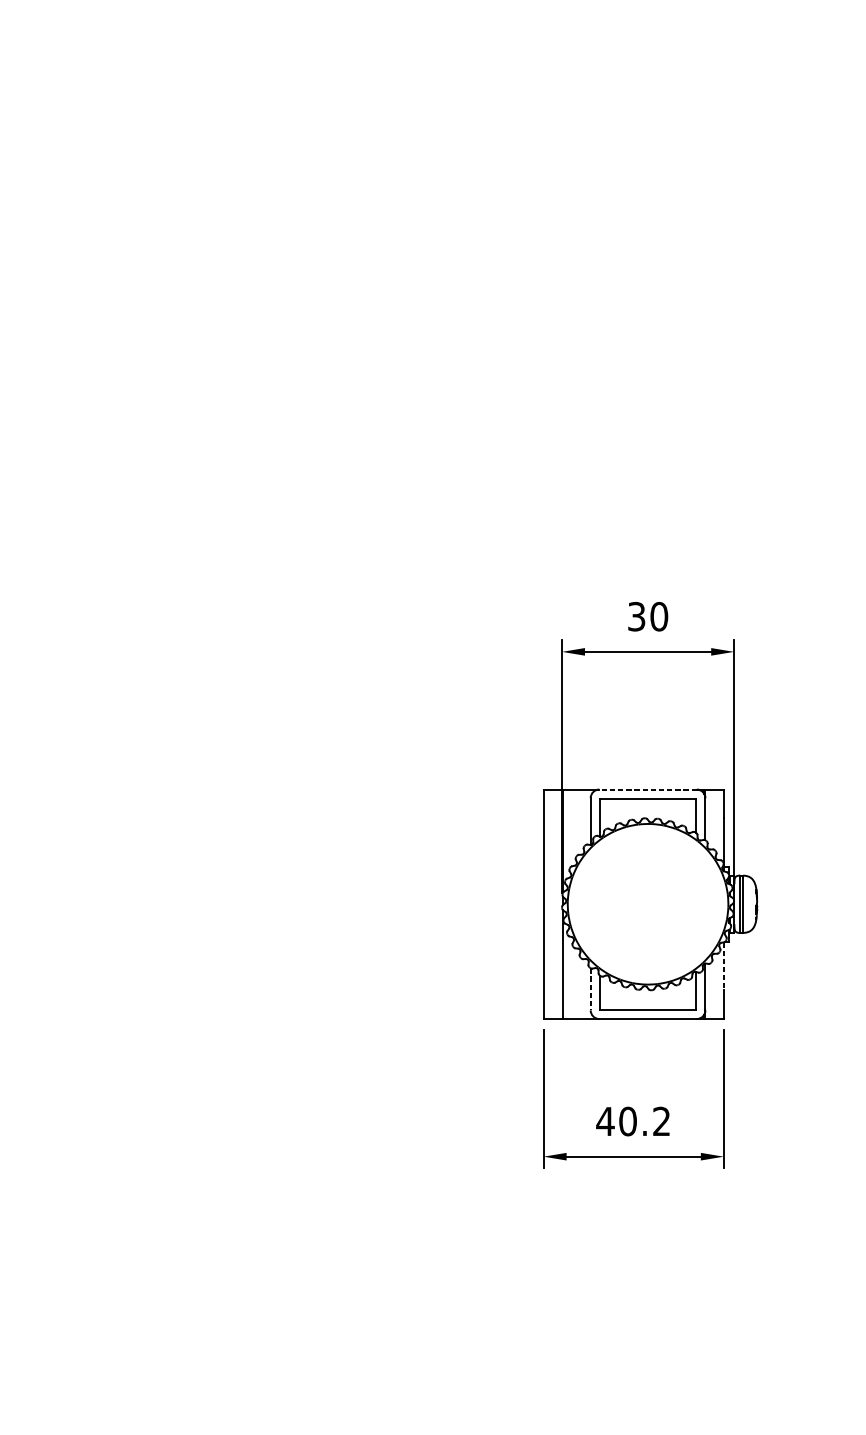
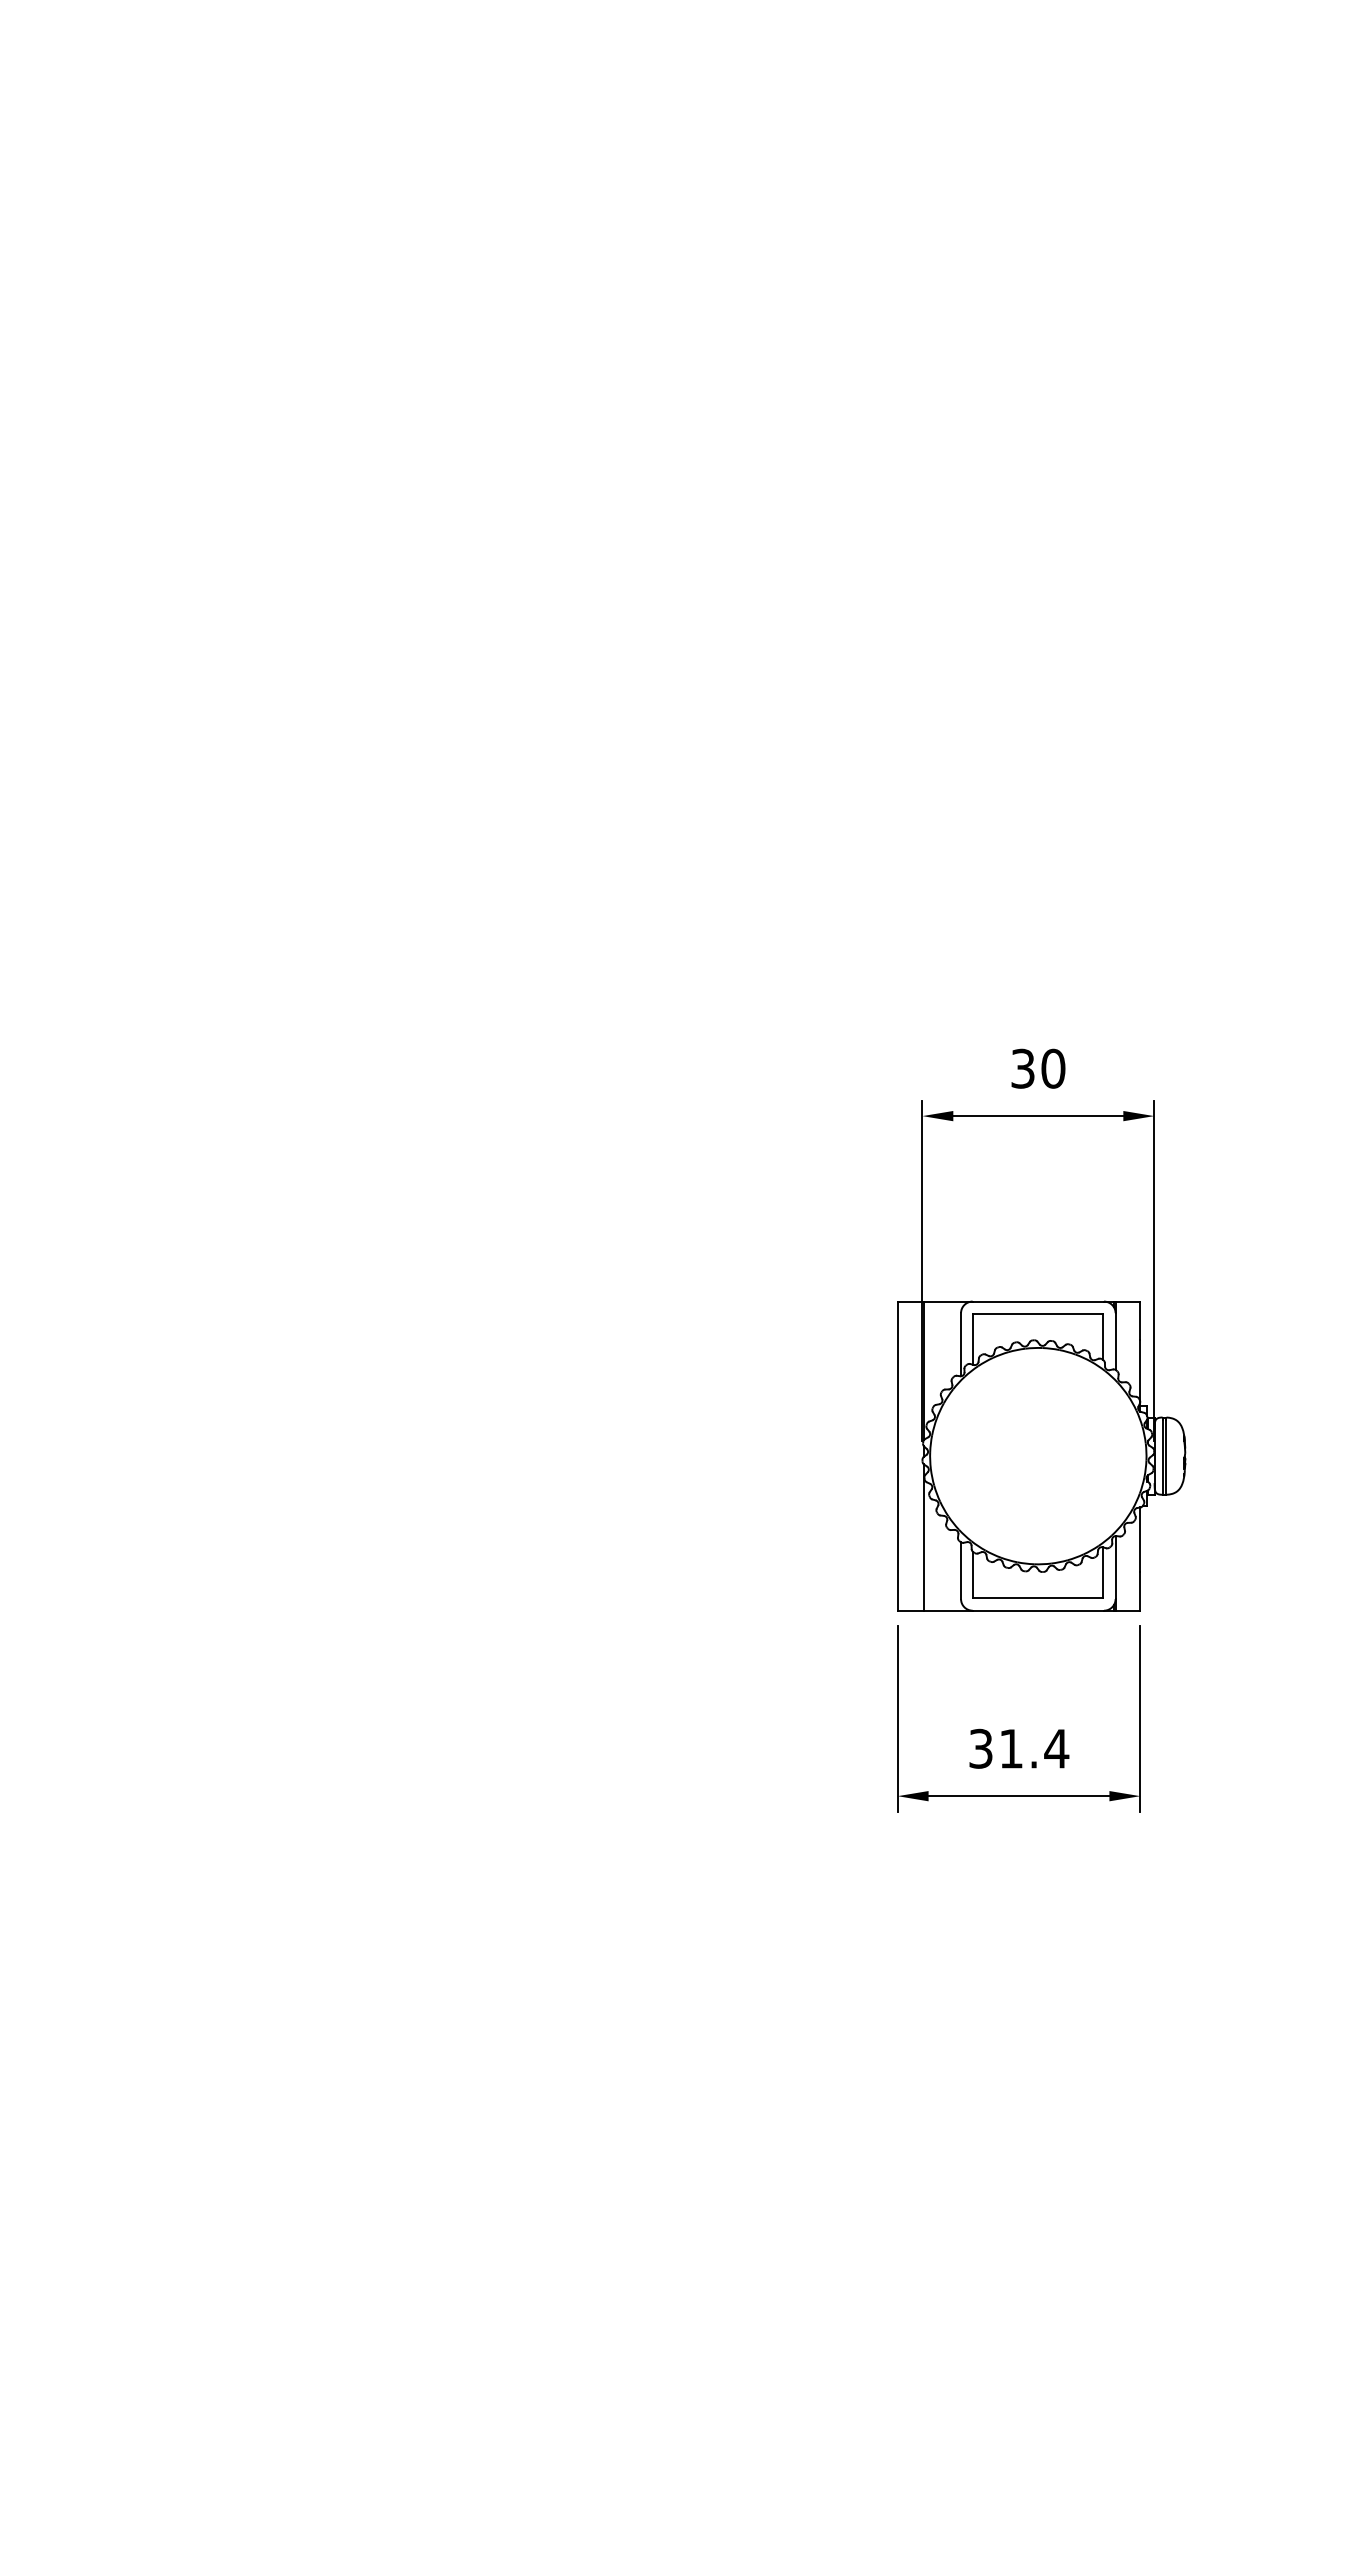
line: (648, 789) -> (1038, 1301), dashed -> solid
line: (723, 966) -> (1140, 1540), dashed -> solid
line: (591, 989) -> (961, 1571), dashed -> solid
text: (633, 1121) -> (1018, 1748), 40.2 -> 31.4

